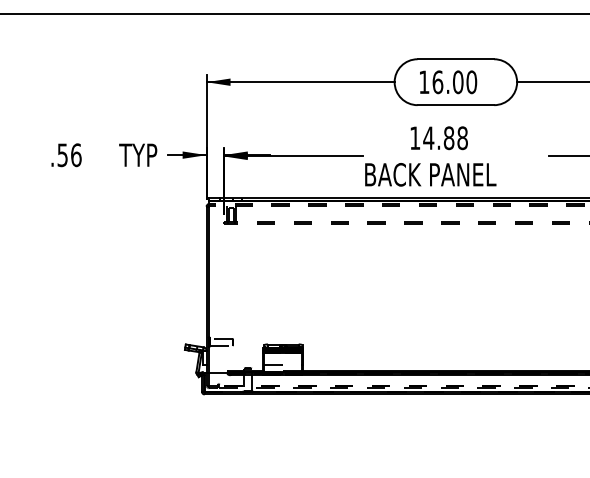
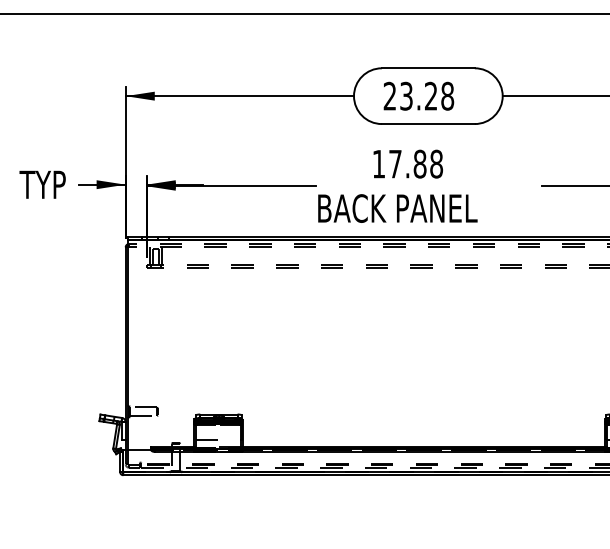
text: (448, 82) -> (419, 96), 16.00 -> 23.28
text: (428, 137) -> (395, 163), 14.88 -> 17.88

